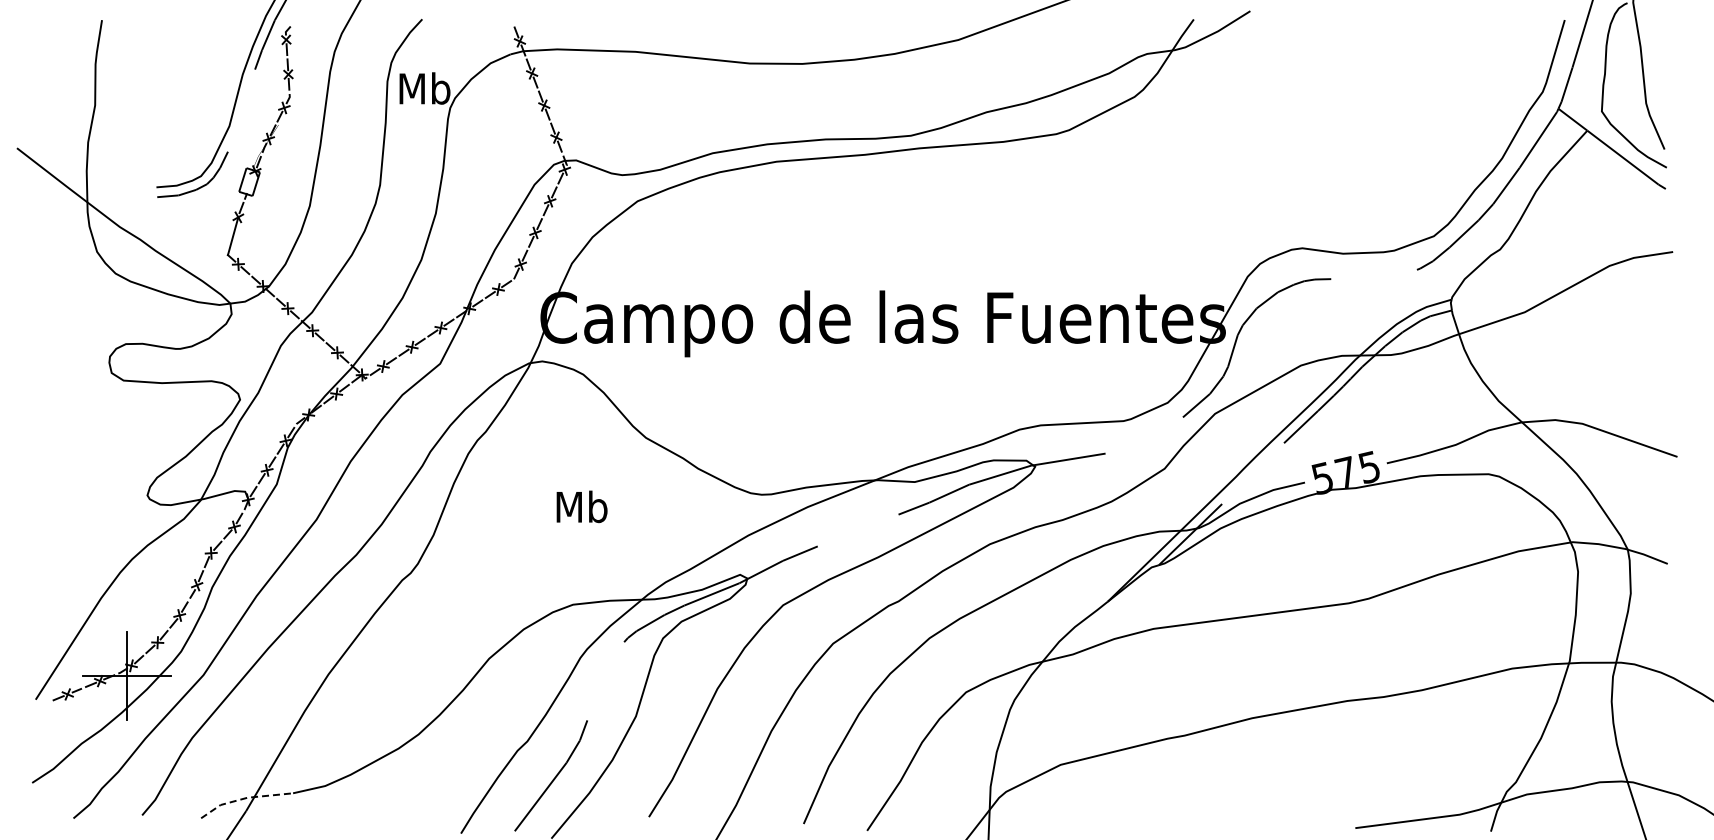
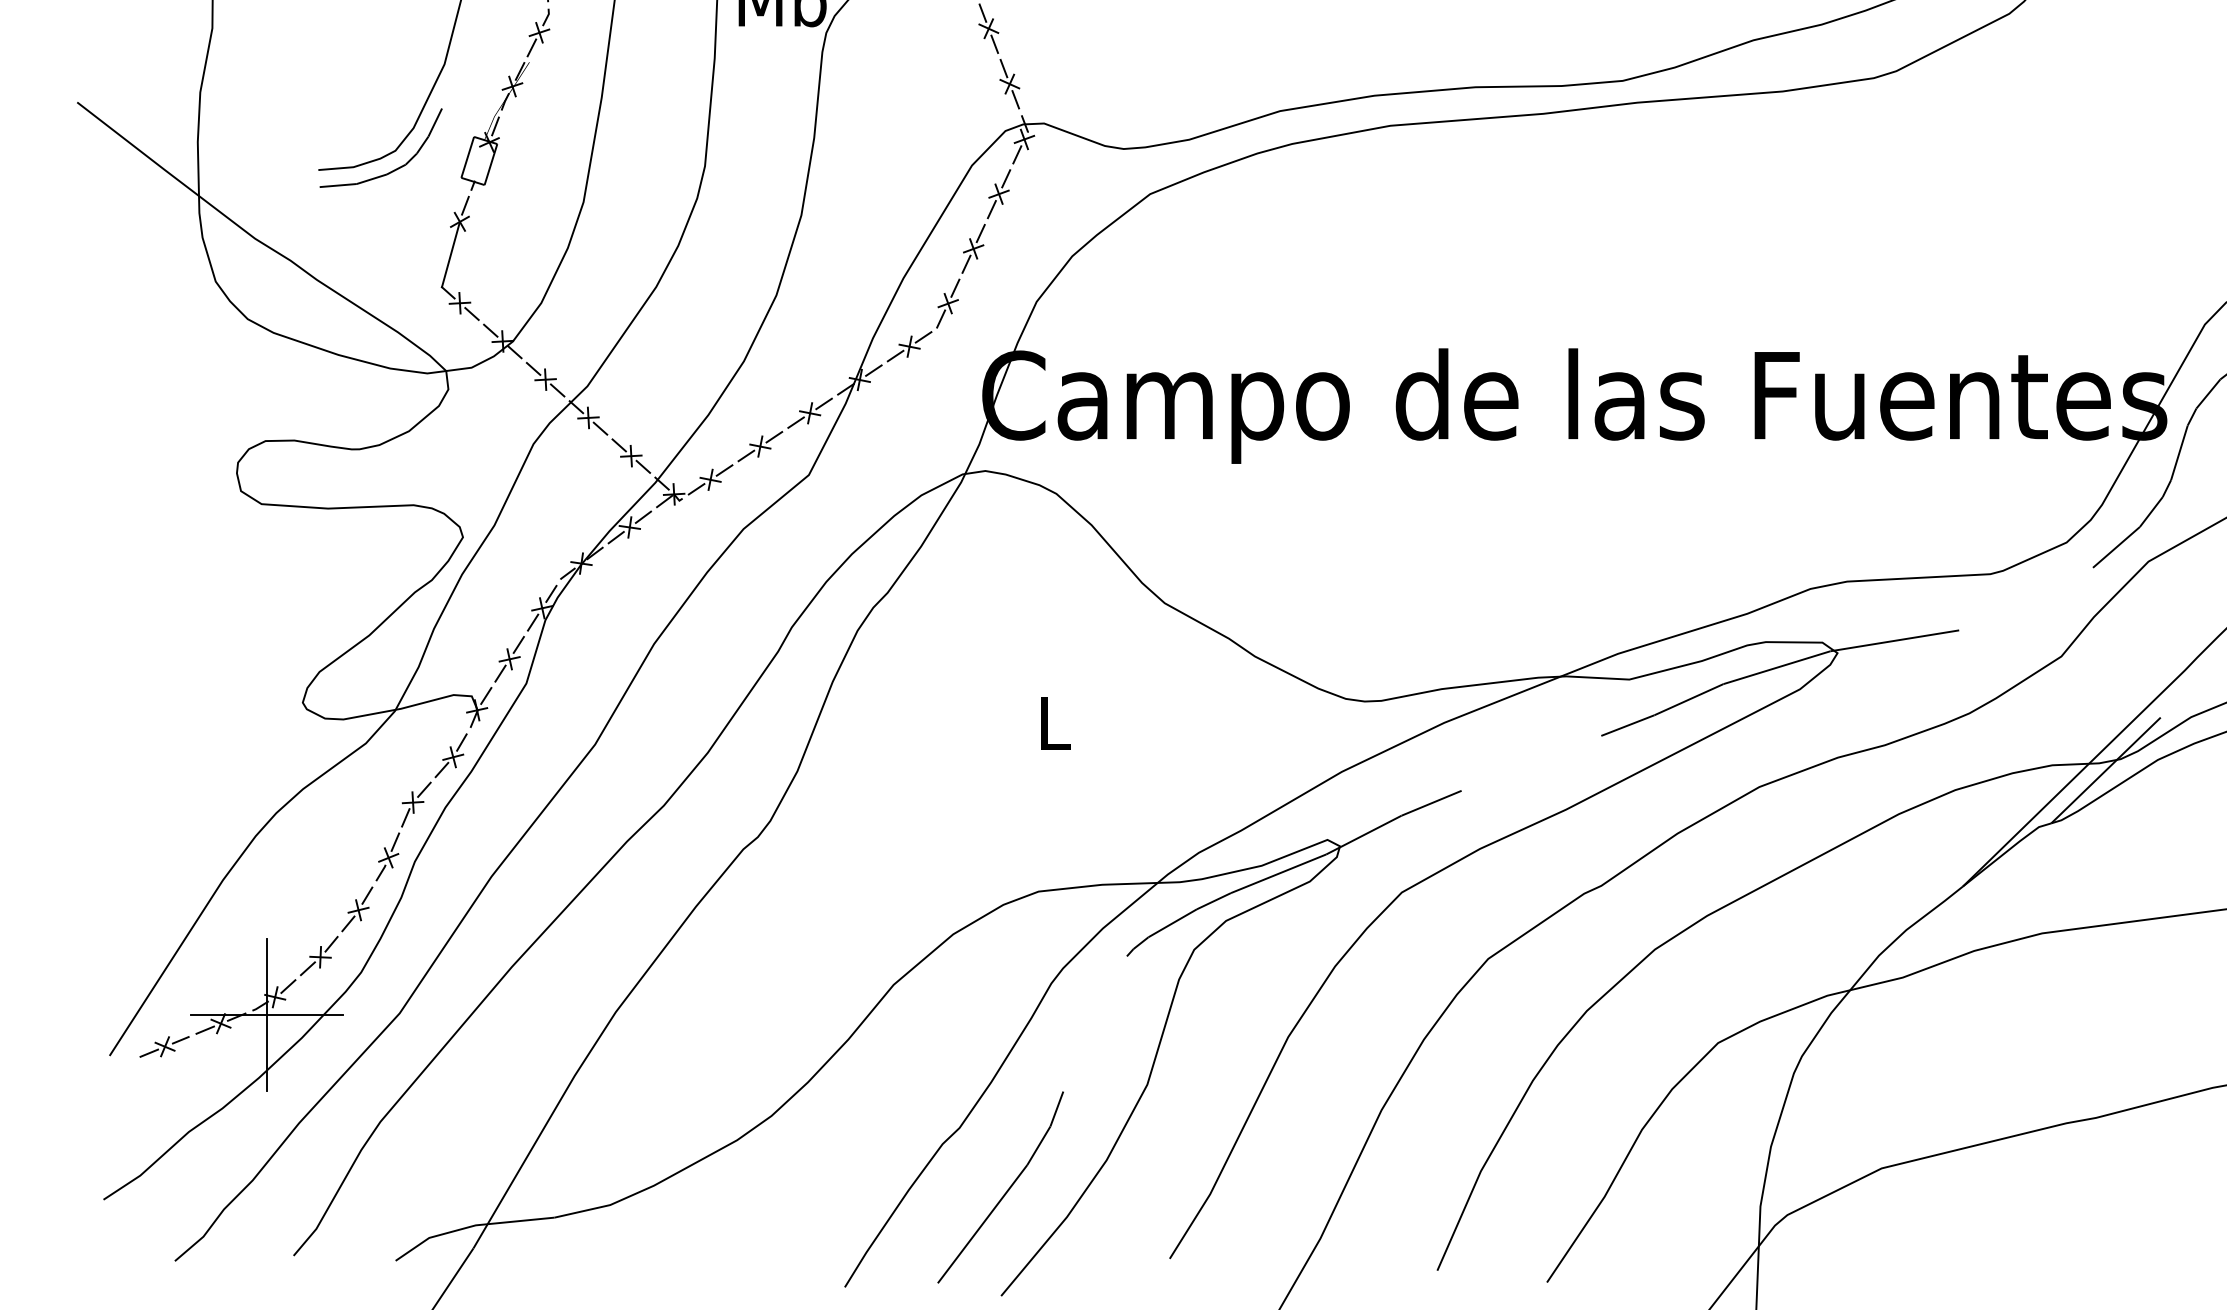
text: (581, 506) -> (1053, 721), Mb -> L
line: (244, 798) -> (470, 1226), dashed -> solid

